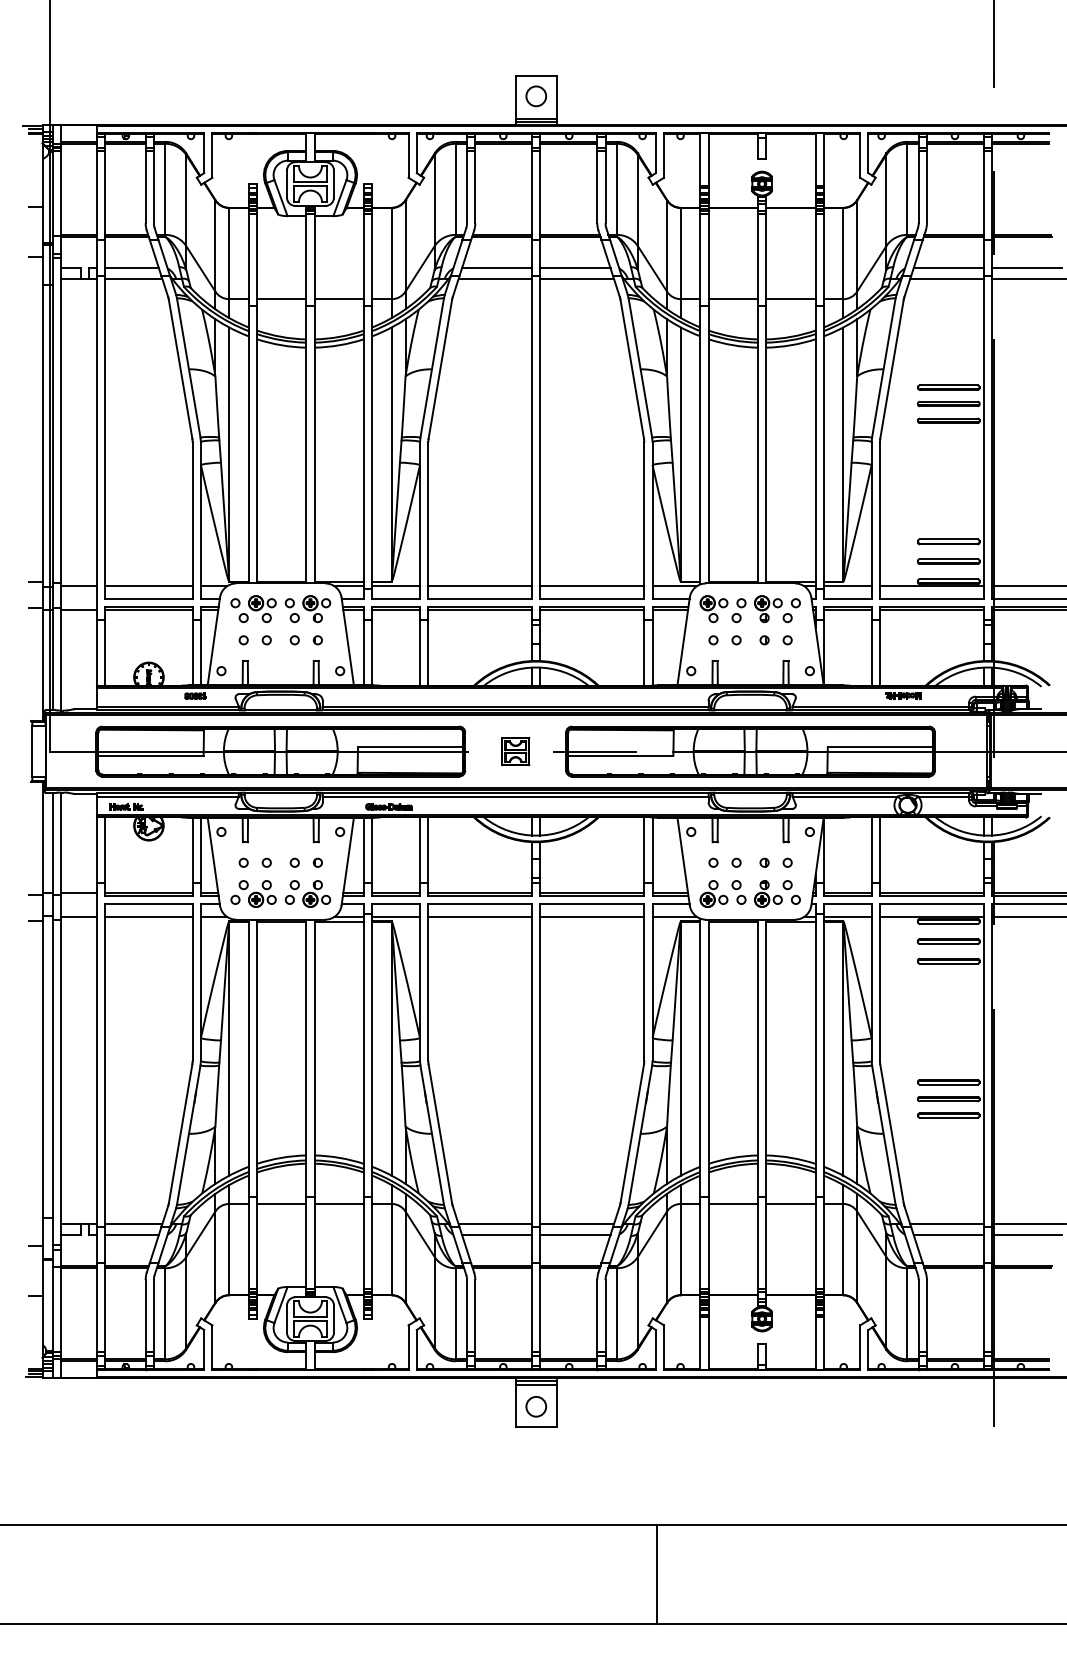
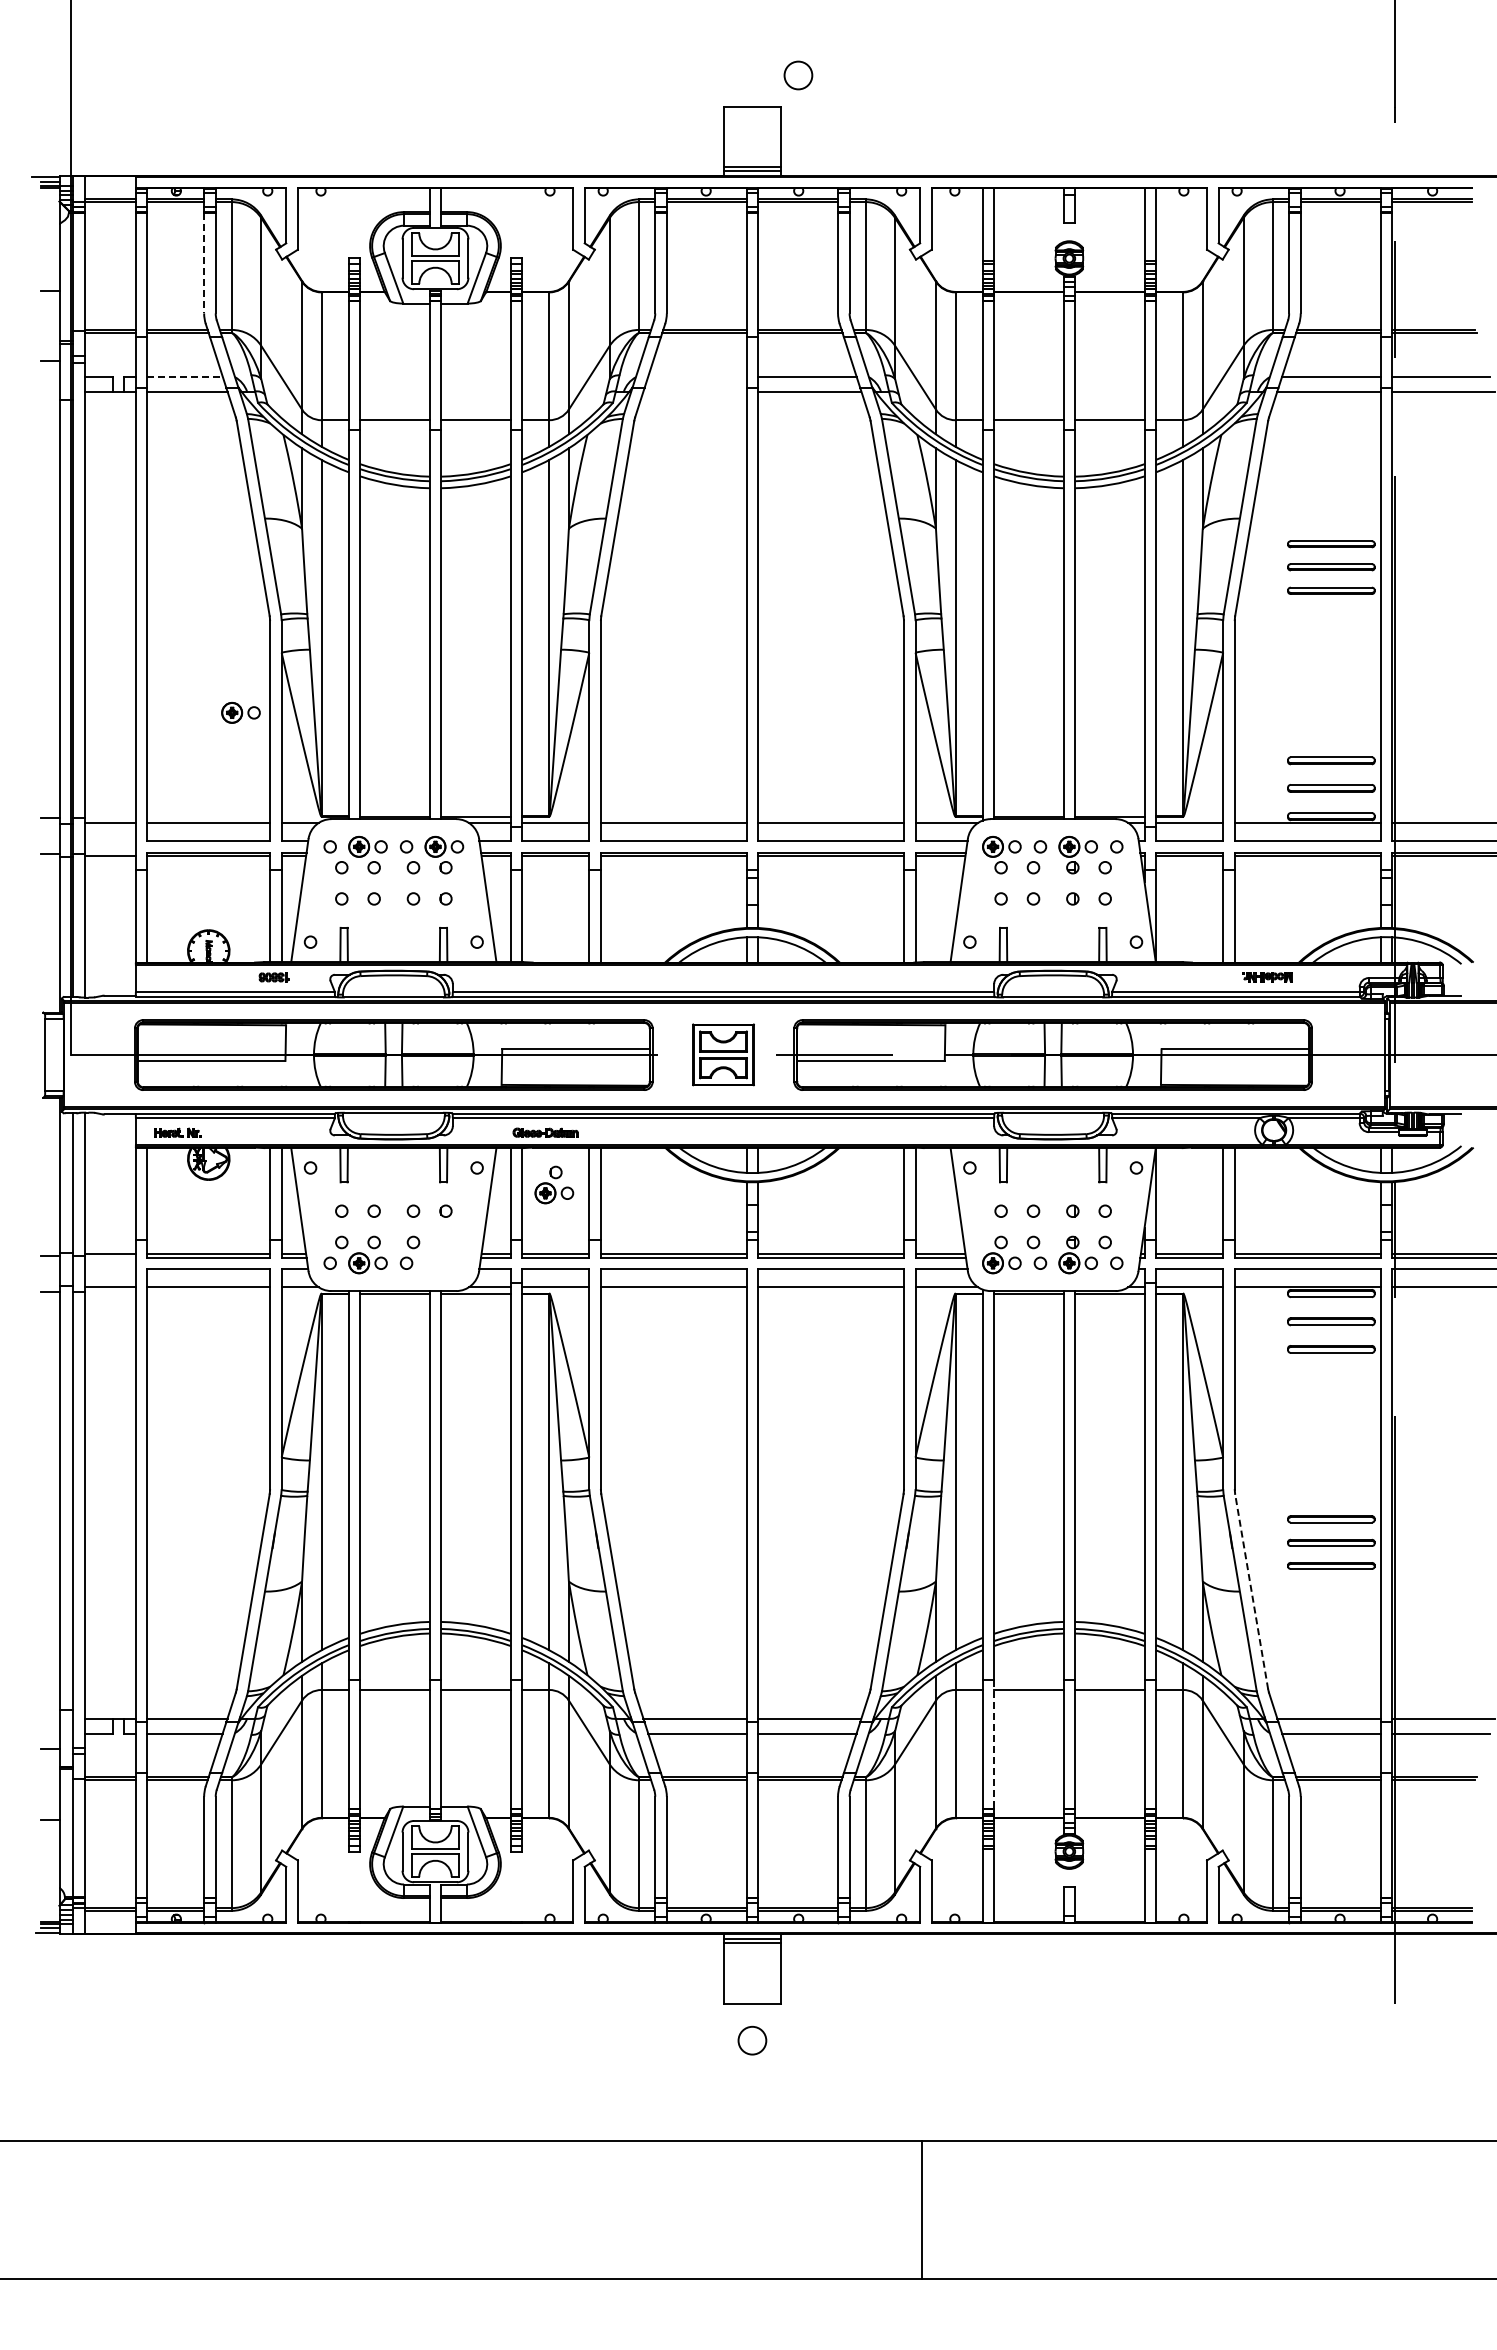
circle: (536, 96) -> (798, 75), moved
line: (145, 187) -> (204, 263), solid -> dashed
line: (132, 268) -> (185, 376), solid -> dashed
line: (497, 268) -> (697, 376), removed
line: (495, 278) -> (694, 391), removed
part: (171, 507) -> (240, 712), added
part: (515, 751) -> (723, 1055), size x1.6
part: (316, 893) -> (554, 1184), moved
line: (891, 1133) -> (1251, 1591), solid -> dashed
line: (708, 1242) -> (994, 1744), solid -> dashed
circle: (536, 1406) -> (752, 2040), moved

